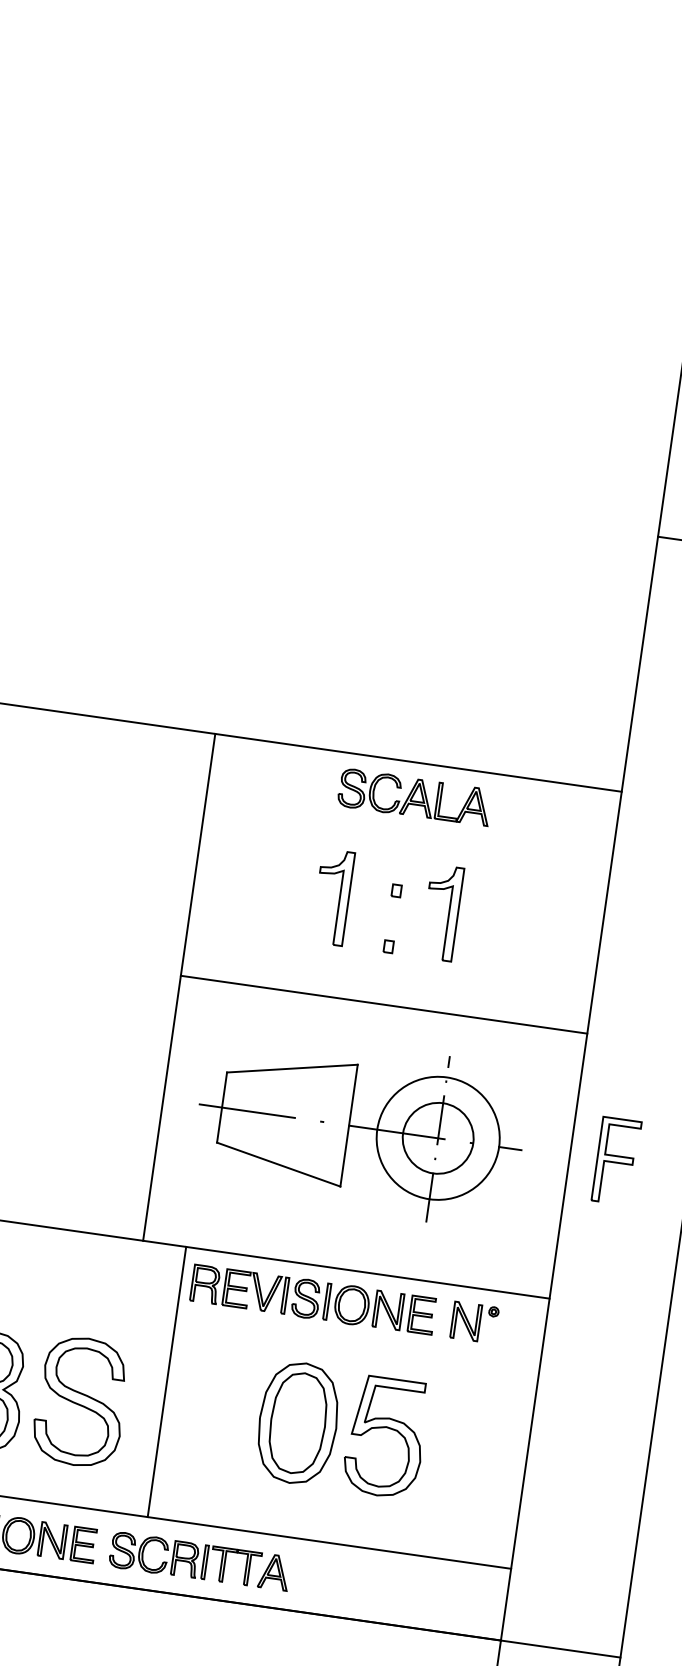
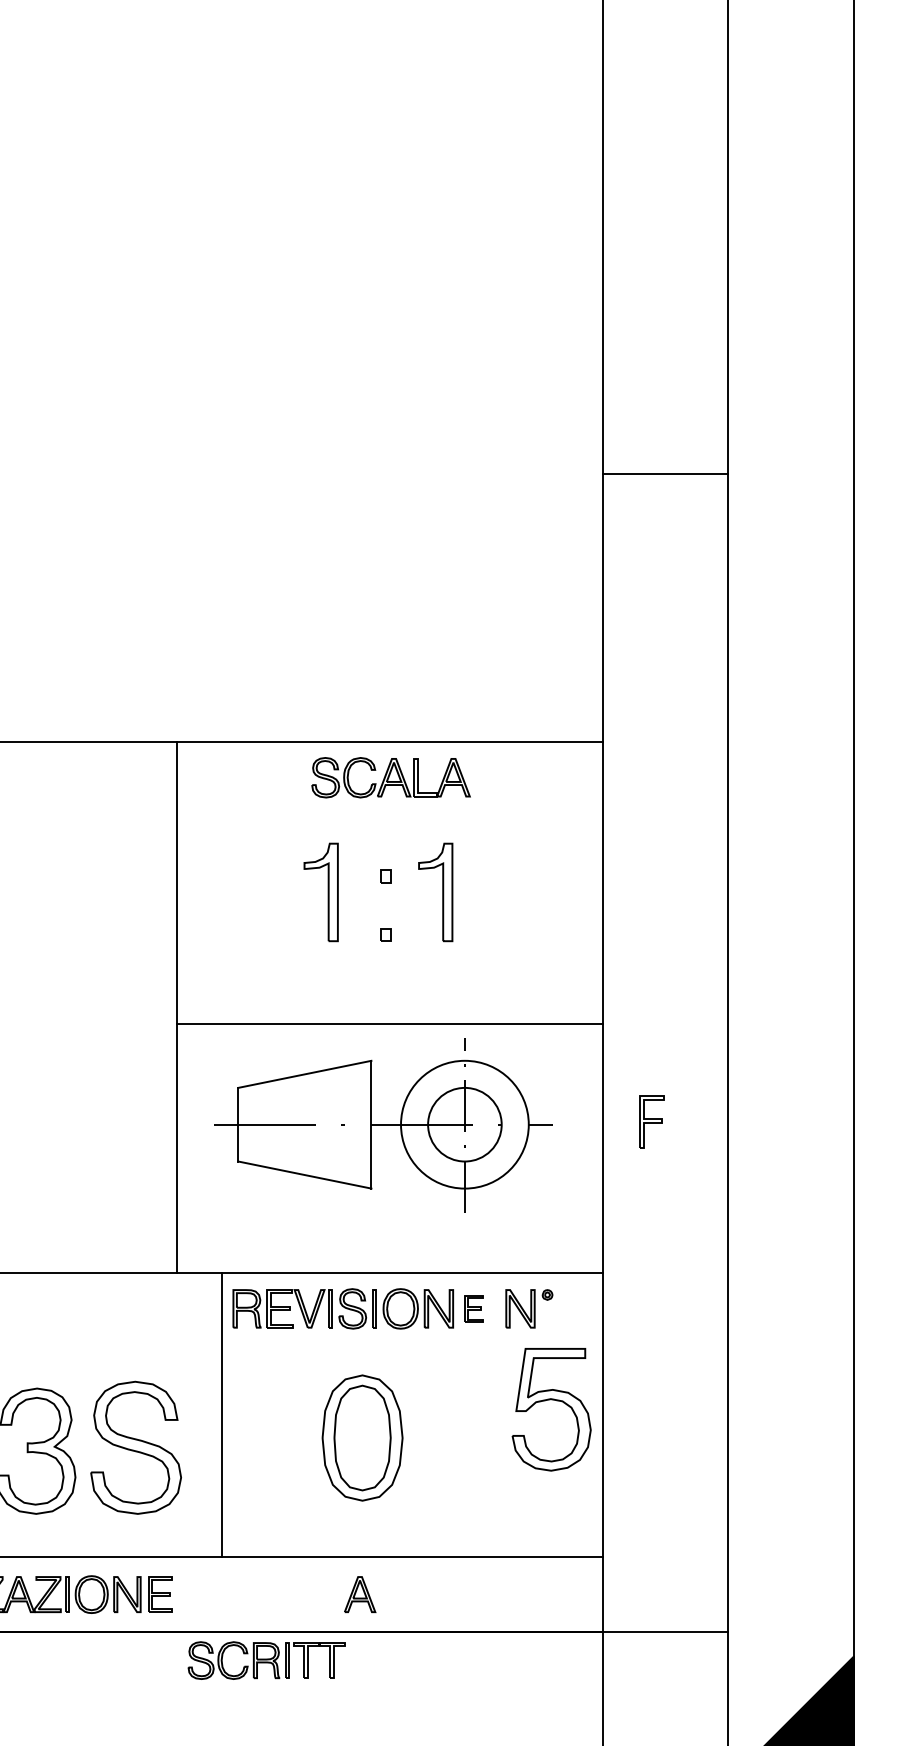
line: (383, 1004) -> (389, 1024), moved
part: (616, 1160) -> (651, 1121), size x0.6
part: (422, 1314) -> (474, 1308), size x0.7
part: (386, 1428) -> (551, 1400), moved
part: (185, 1559) -> (266, 1660), moved

